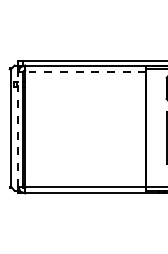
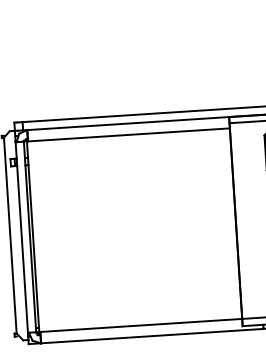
line: (85, 72) -> (128, 135), dashed -> solid
line: (17, 128) -> (21, 235), dashed -> solid

